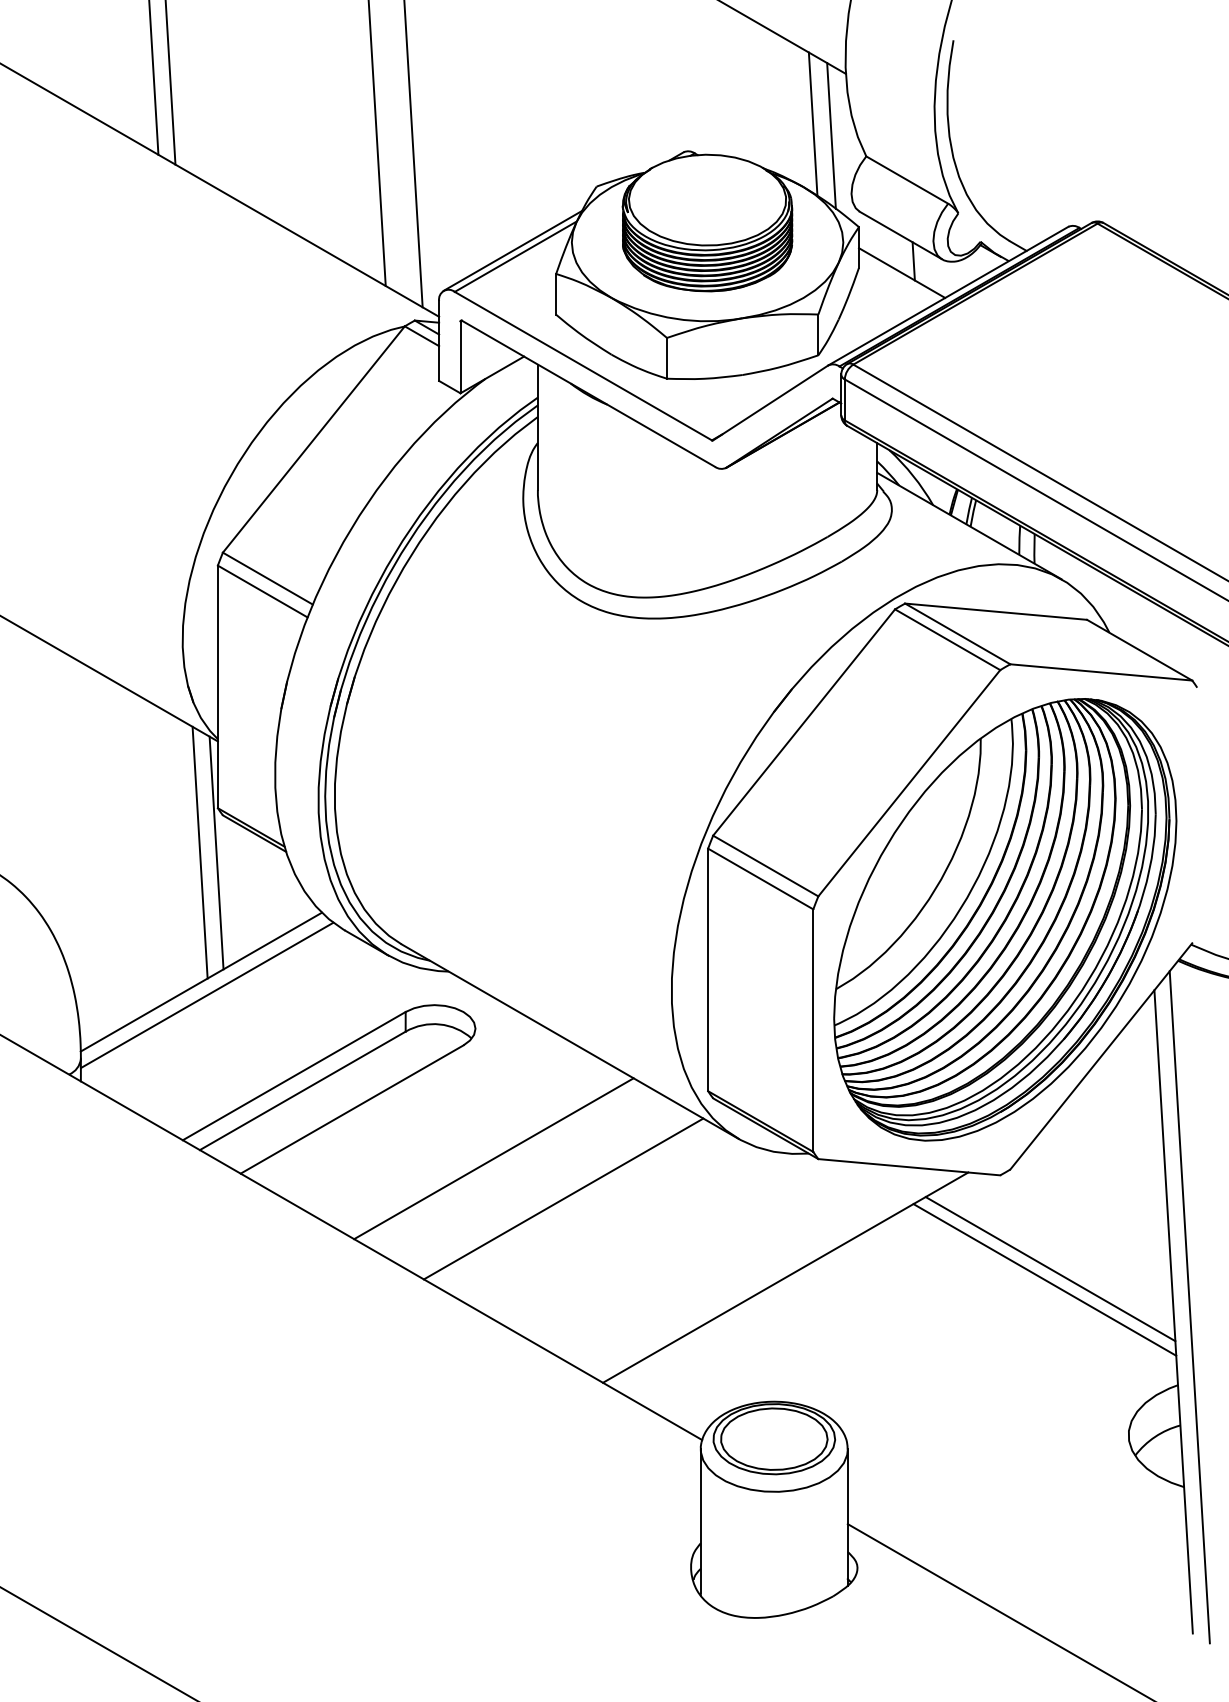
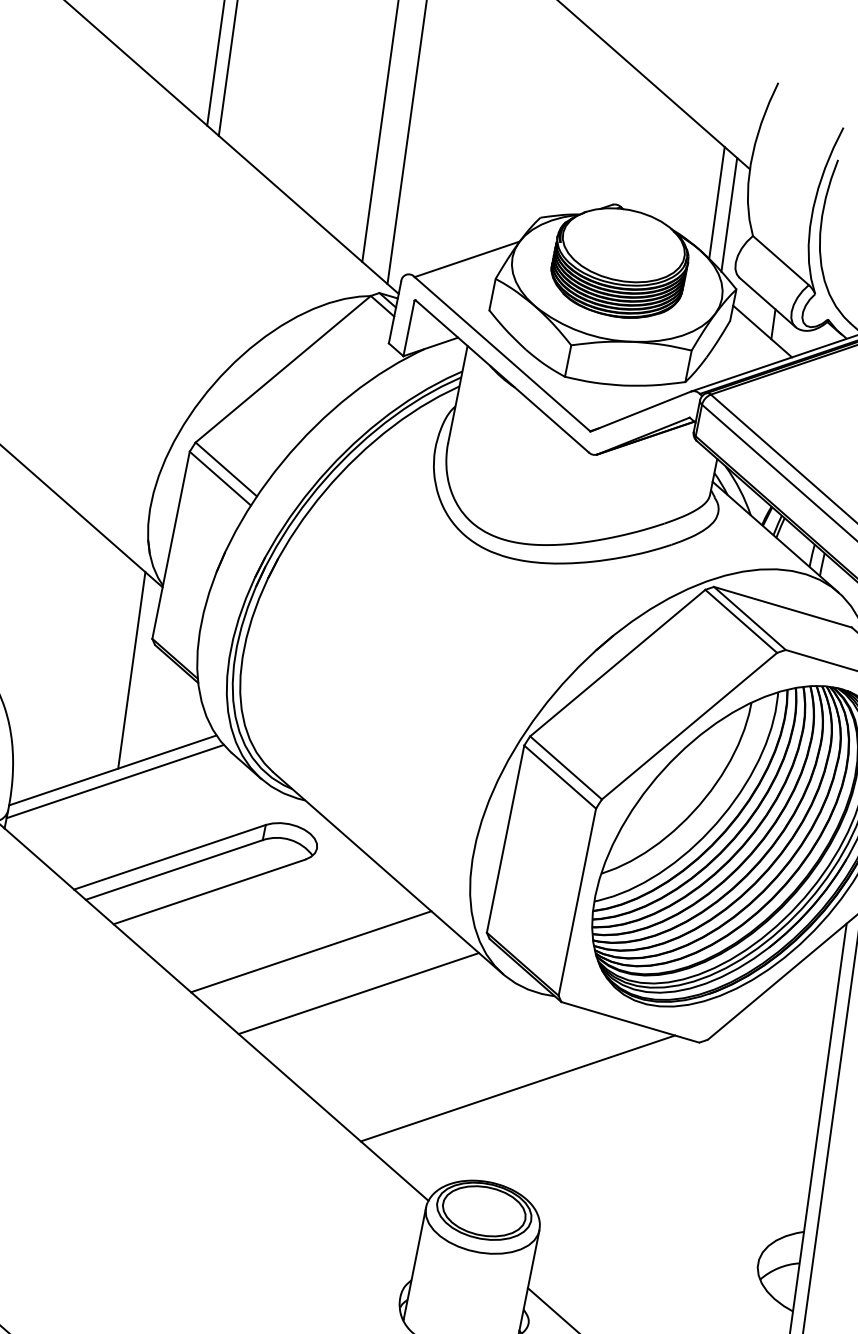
line: (512, 250) -> (465, 254), removed
line: (216, 852) -> (144, 672), removed
line: (1050, 1269) -> (723, 1123), removed
line: (1044, 1279) -> (717, 1129), removed

